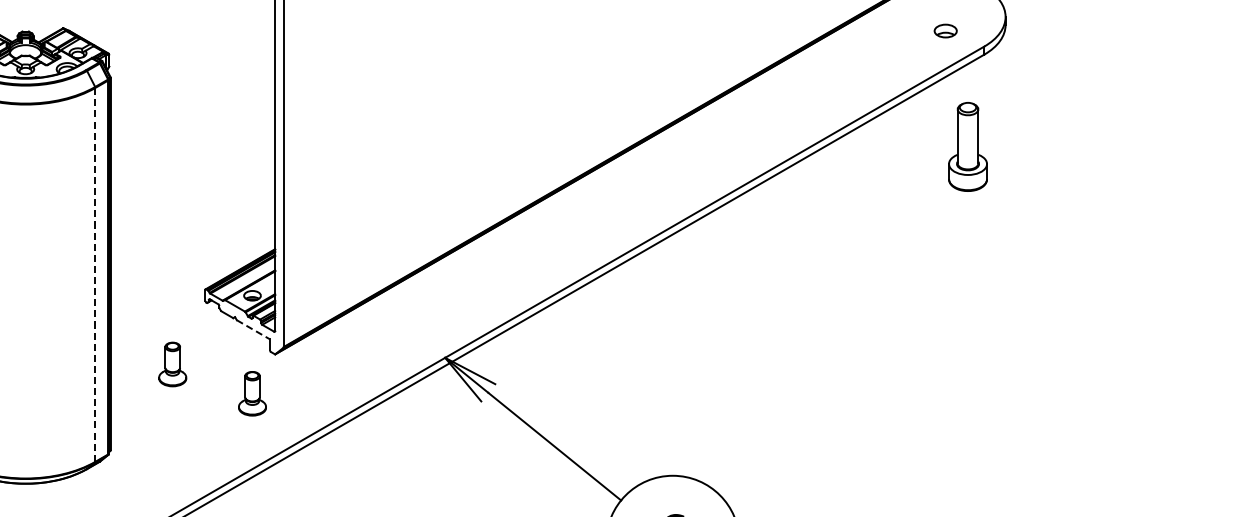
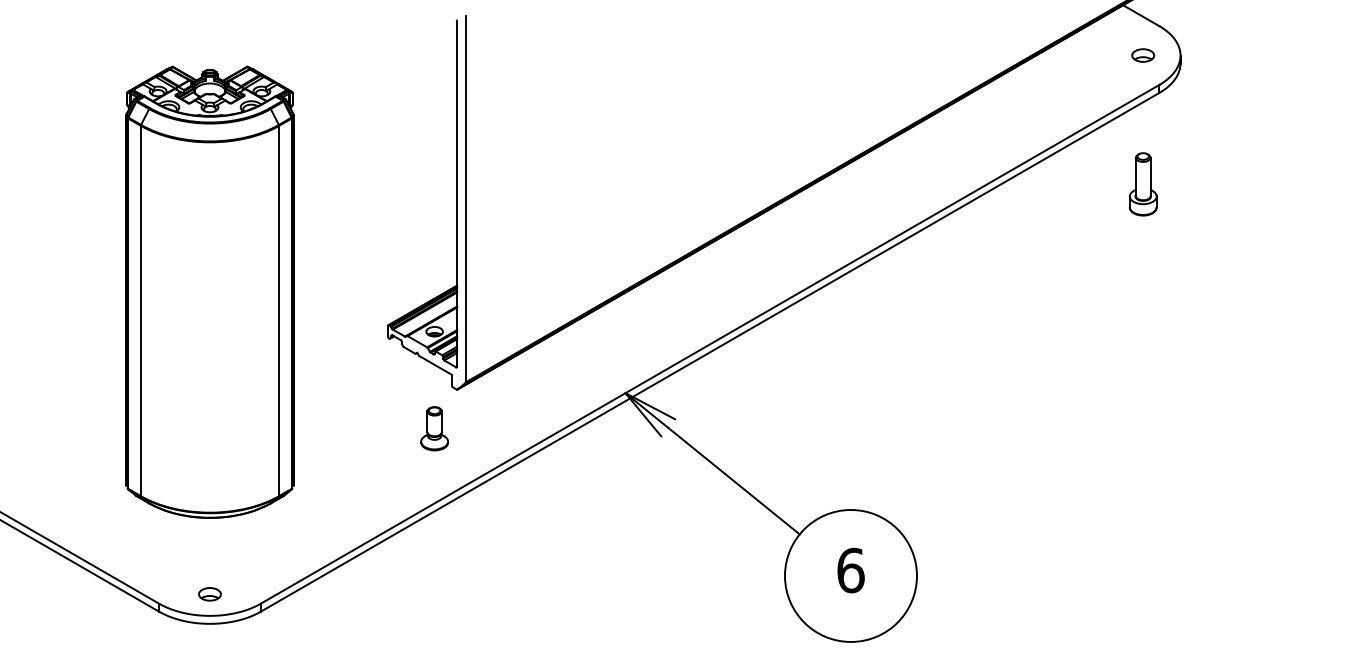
part: (946, 31) -> (1143, 55), moved
part: (967, 147) -> (1142, 184), size x0.71
line: (95, 274) -> (279, 310), dashed -> solid
line: (253, 329) -> (435, 365), dashed -> solid
part: (172, 364) -> (355, 399), removed

